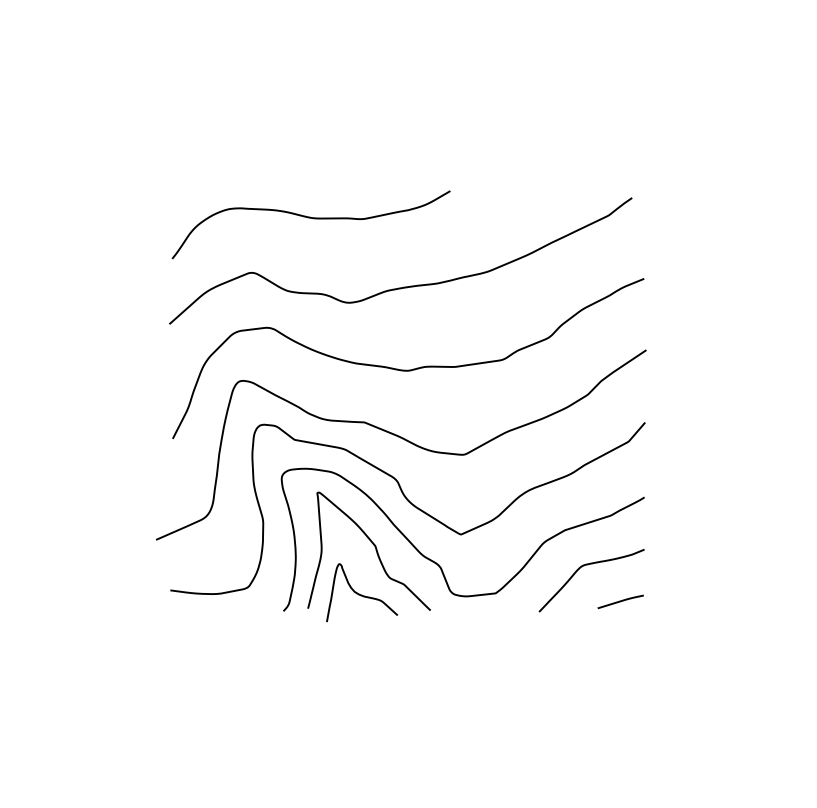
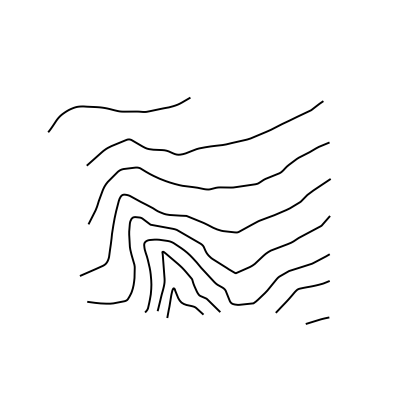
curve: (309, 220) -> (118, 112), moved
line: (620, 601) -> (317, 320), moved

